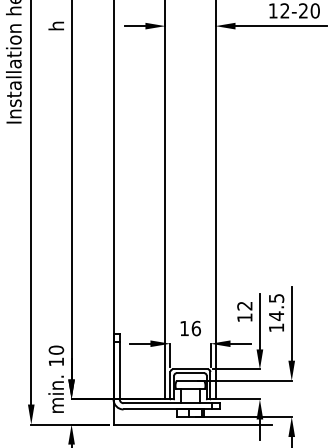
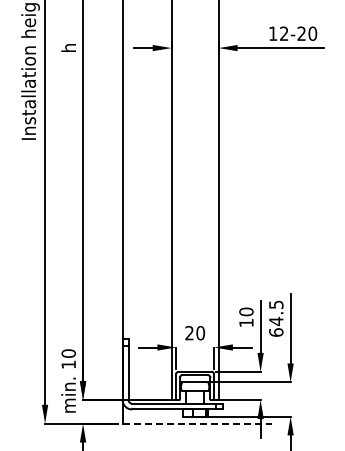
text: (244, 305) -> (246, 311), 12 -> 10
text: (276, 327) -> (276, 332), 14.5 -> 64.5
text: (190, 328) -> (195, 333), 16 -> 20
line: (192, 424) -> (197, 423), solid -> dashed

